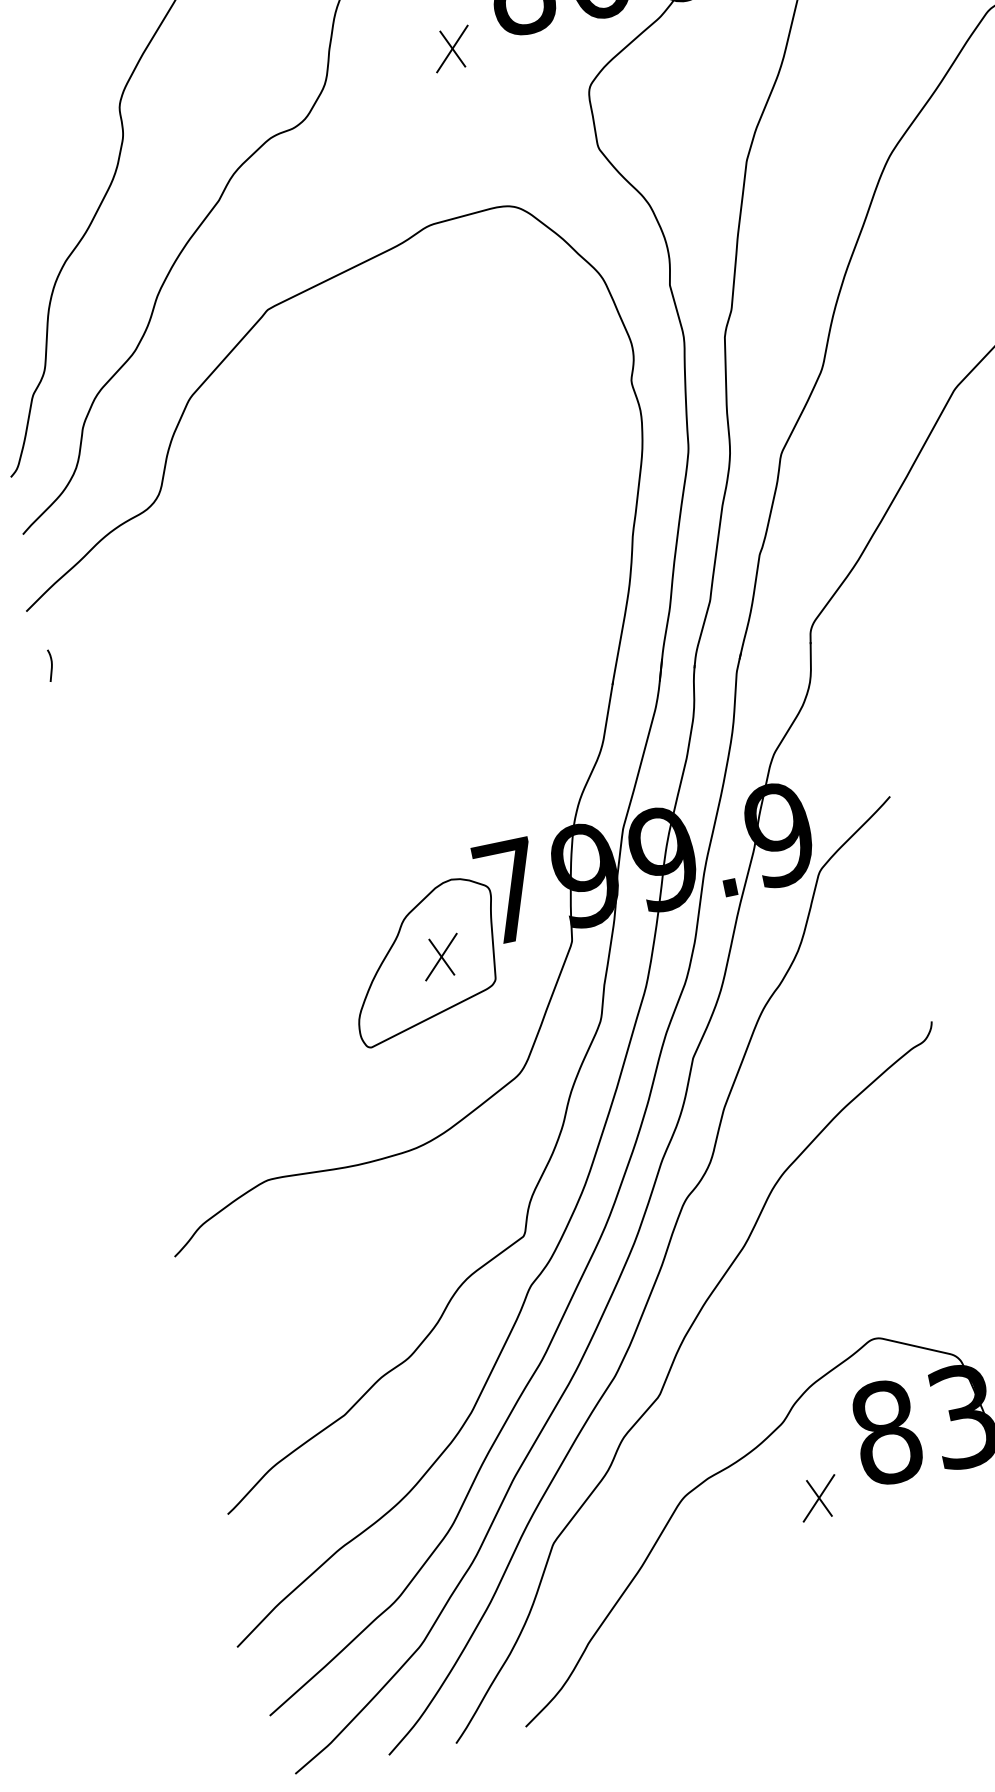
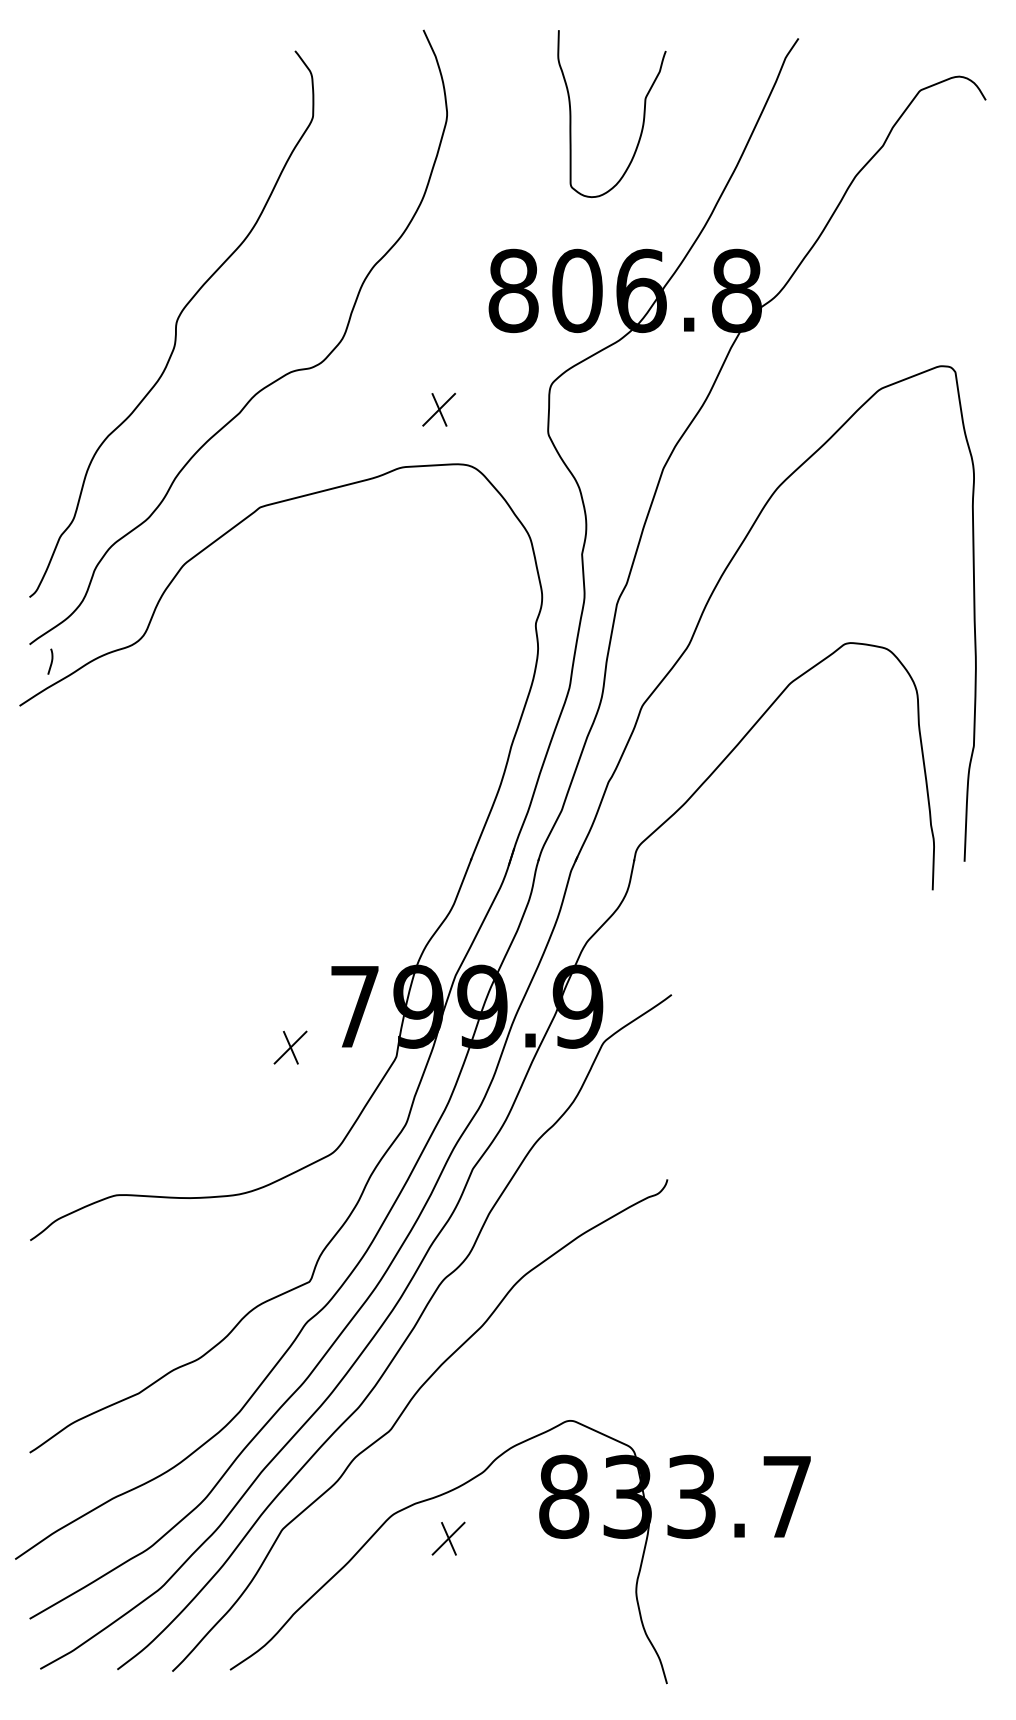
part: (451, 48) -> (438, 409), moved
curve: (51, 665) -> (51, 661), moved
part: (424, 960) -> (276, 1047), removed
part: (818, 1498) -> (448, 1538), moved

